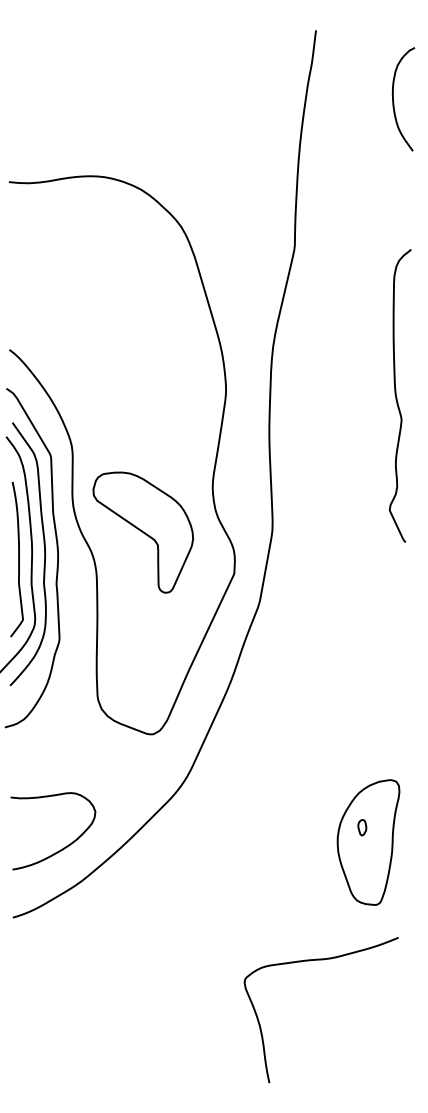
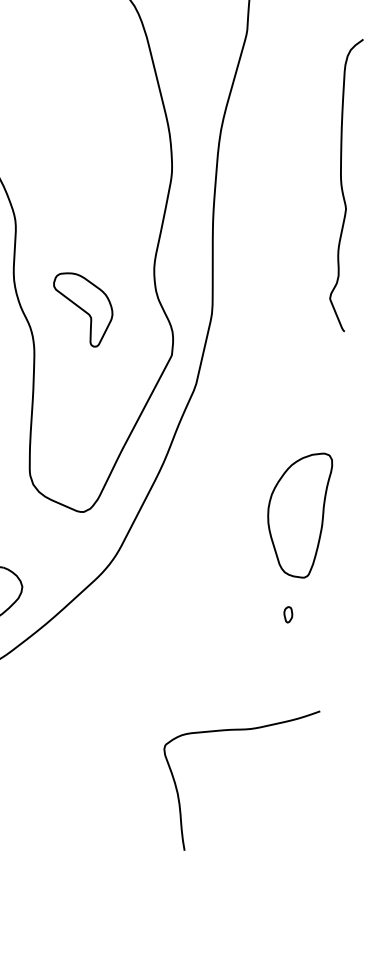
part: (142, 532) -> (82, 309), size x0.6
part: (368, 842) -> (299, 514), moved
curve: (320, 960) -> (241, 730), moved

